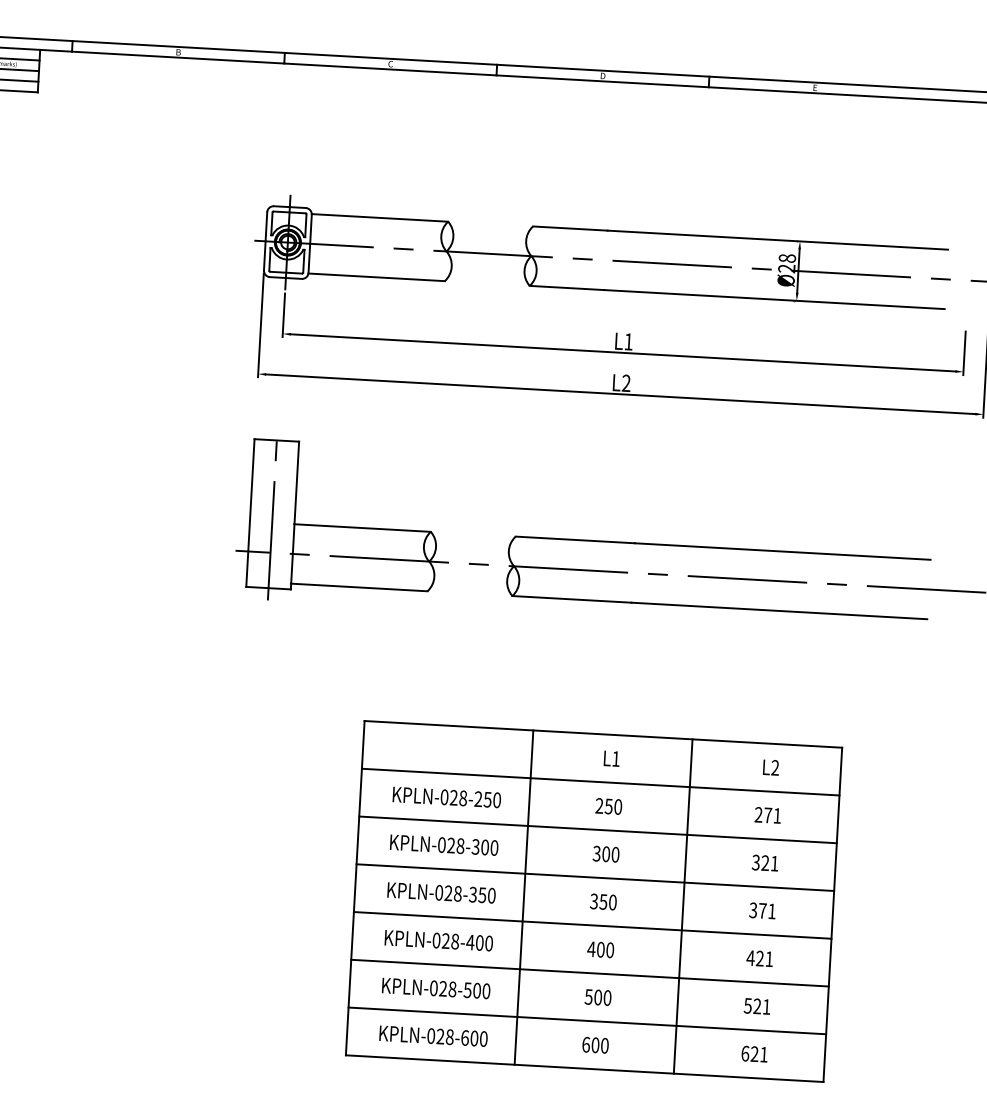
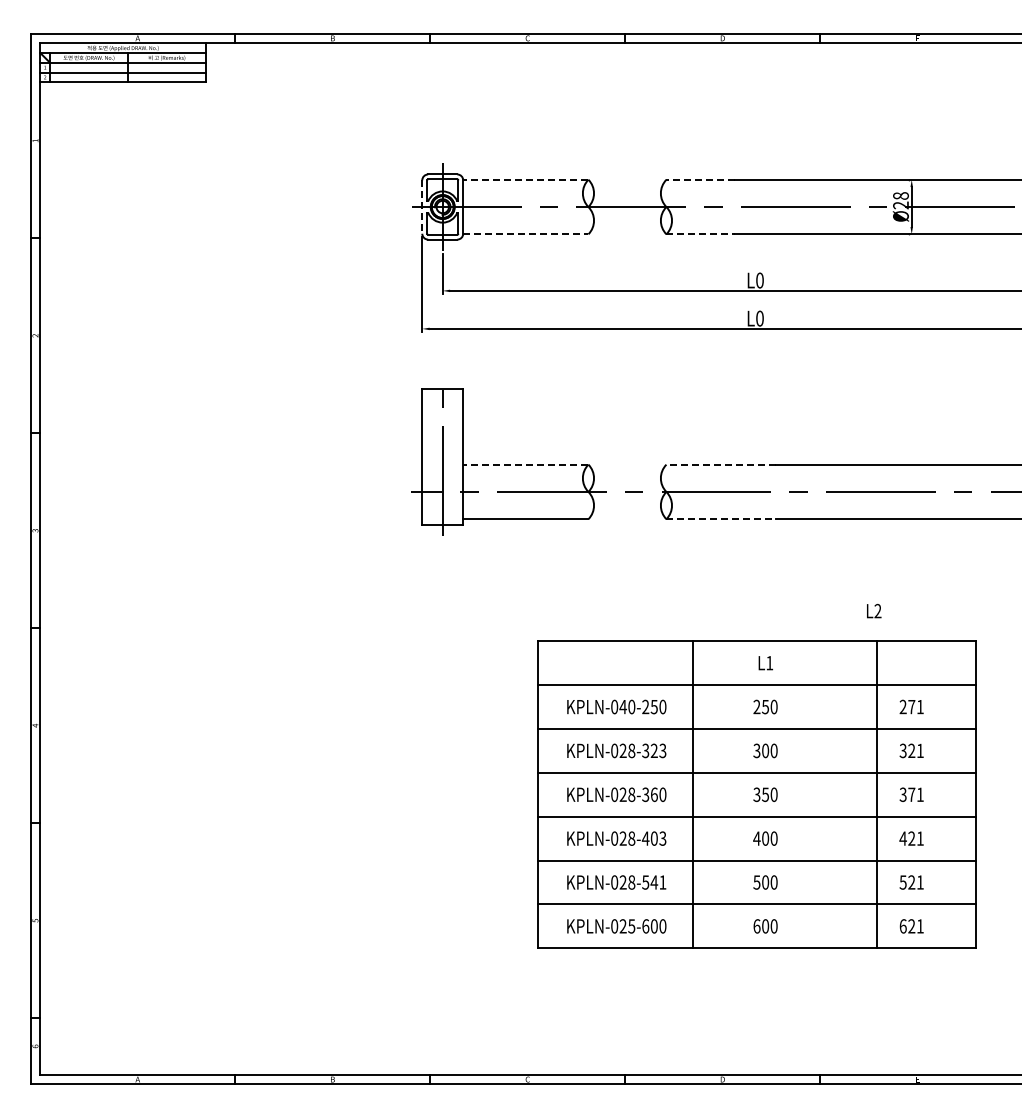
line: (379, 217) -> (525, 179), solid -> dashed
line: (570, 228) -> (700, 179), solid -> dashed
line: (265, 241) -> (422, 207), solid -> dashed
line: (376, 277) -> (525, 234), solid -> dashed
line: (567, 288) -> (701, 234), solid -> dashed
text: (628, 341) -> (759, 280), L1 -> L0
text: (625, 383) -> (759, 318), L2 -> L0
line: (362, 527) -> (525, 464), solid -> dashed
line: (575, 539) -> (721, 464), solid -> dashed
line: (572, 599) -> (721, 519), solid -> dashed
text: (771, 768) -> (874, 611), moved
text: (458, 797) -> (627, 706), KPLN-028-250 -> KPLN-040-250
text: (489, 847) -> (658, 750), KPLN-028-300 -> KPLN-028-323
text: (481, 894) -> (653, 794), KPLN-028-350 -> KPLN-028-360
line: (682, 906) -> (876, 794), moved
text: (488, 943) -> (662, 838), KPLN-028-400 -> KPLN-028-403
text: (481, 991) -> (658, 882), KPLN-028-500 -> KPLN-028-541
text: (449, 1037) -> (631, 926), KPLN-028-600 -> KPLN-025-600

